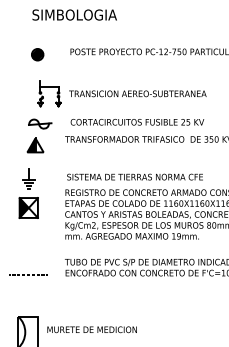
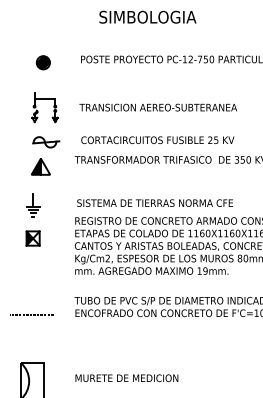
text: (74, 14) -> (147, 16), moved
part: (43, 96) -> (38, 110), moved
part: (28, 207) -> (32, 238), size x0.62
text: (91, 329) -> (126, 378), moved

